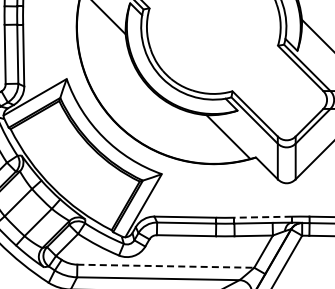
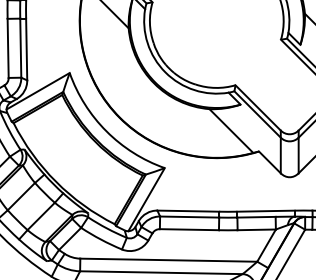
line: (263, 217) -> (266, 211), dashed -> solid
line: (166, 266) -> (169, 260), dashed -> solid

